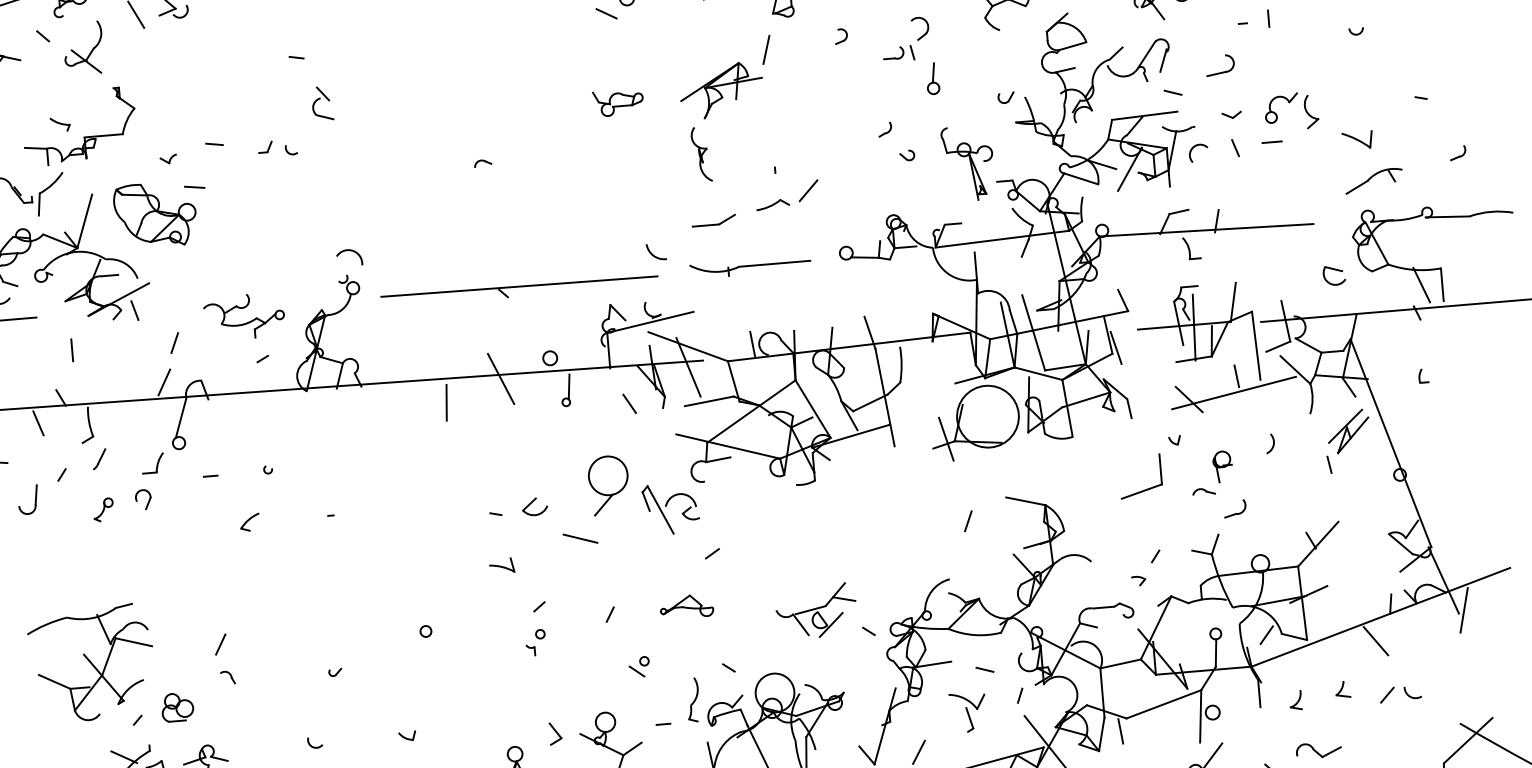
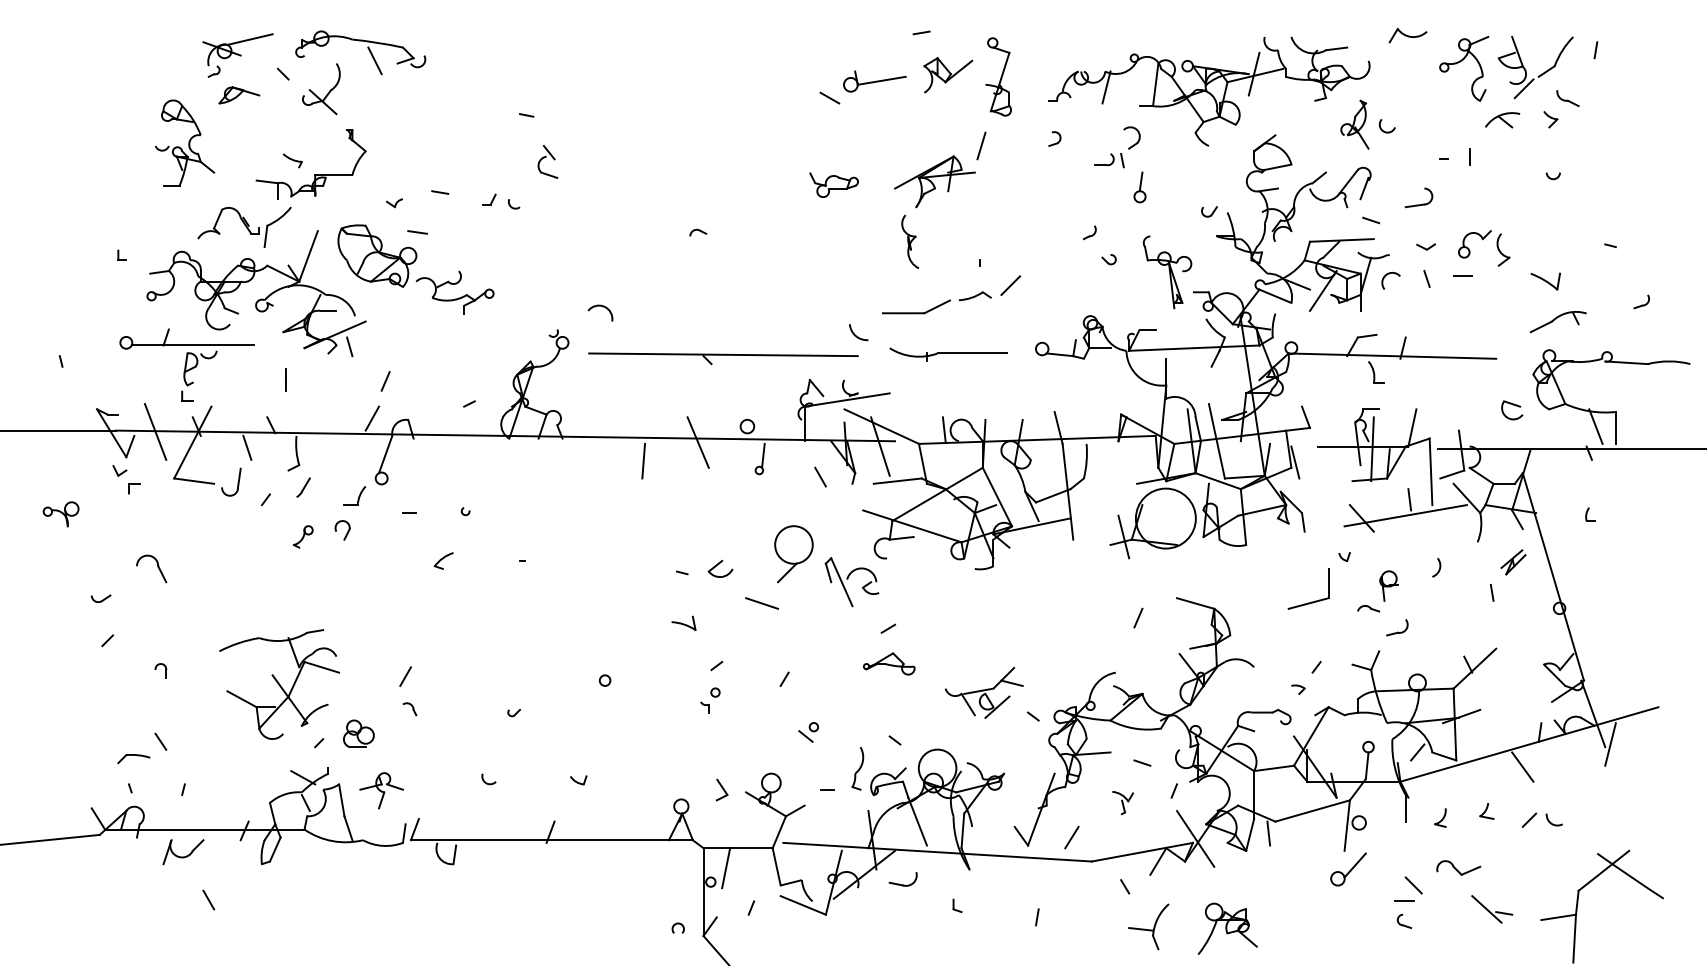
part: (713, 220) -> (916, 306), size x1.6
arc: (352, 251) -> (603, 307), moved
part: (243, 316) -> (454, 292), moved
part: (1348, 431) -> (1513, 562), size x0.6
part: (34, 499) -> (237, 482), moved
part: (686, 606) -> (889, 663), moved
part: (967, 712) -> (1122, 802), size x0.6

